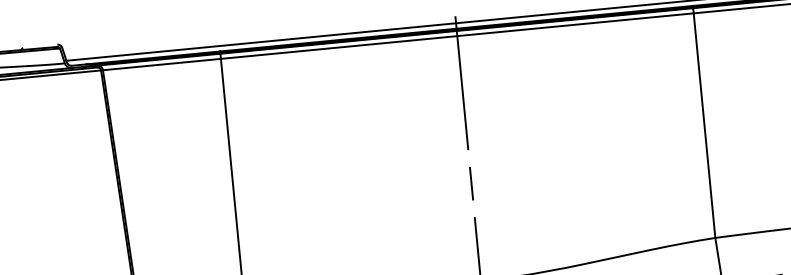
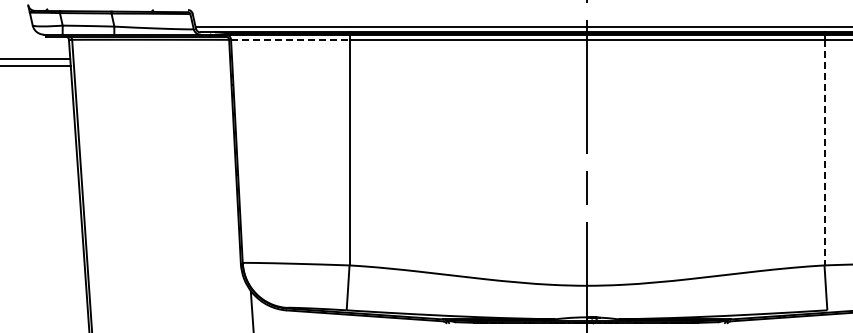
line: (162, 64) -> (290, 39), solid -> dashed
line: (704, 125) -> (824, 152), solid -> dashed

